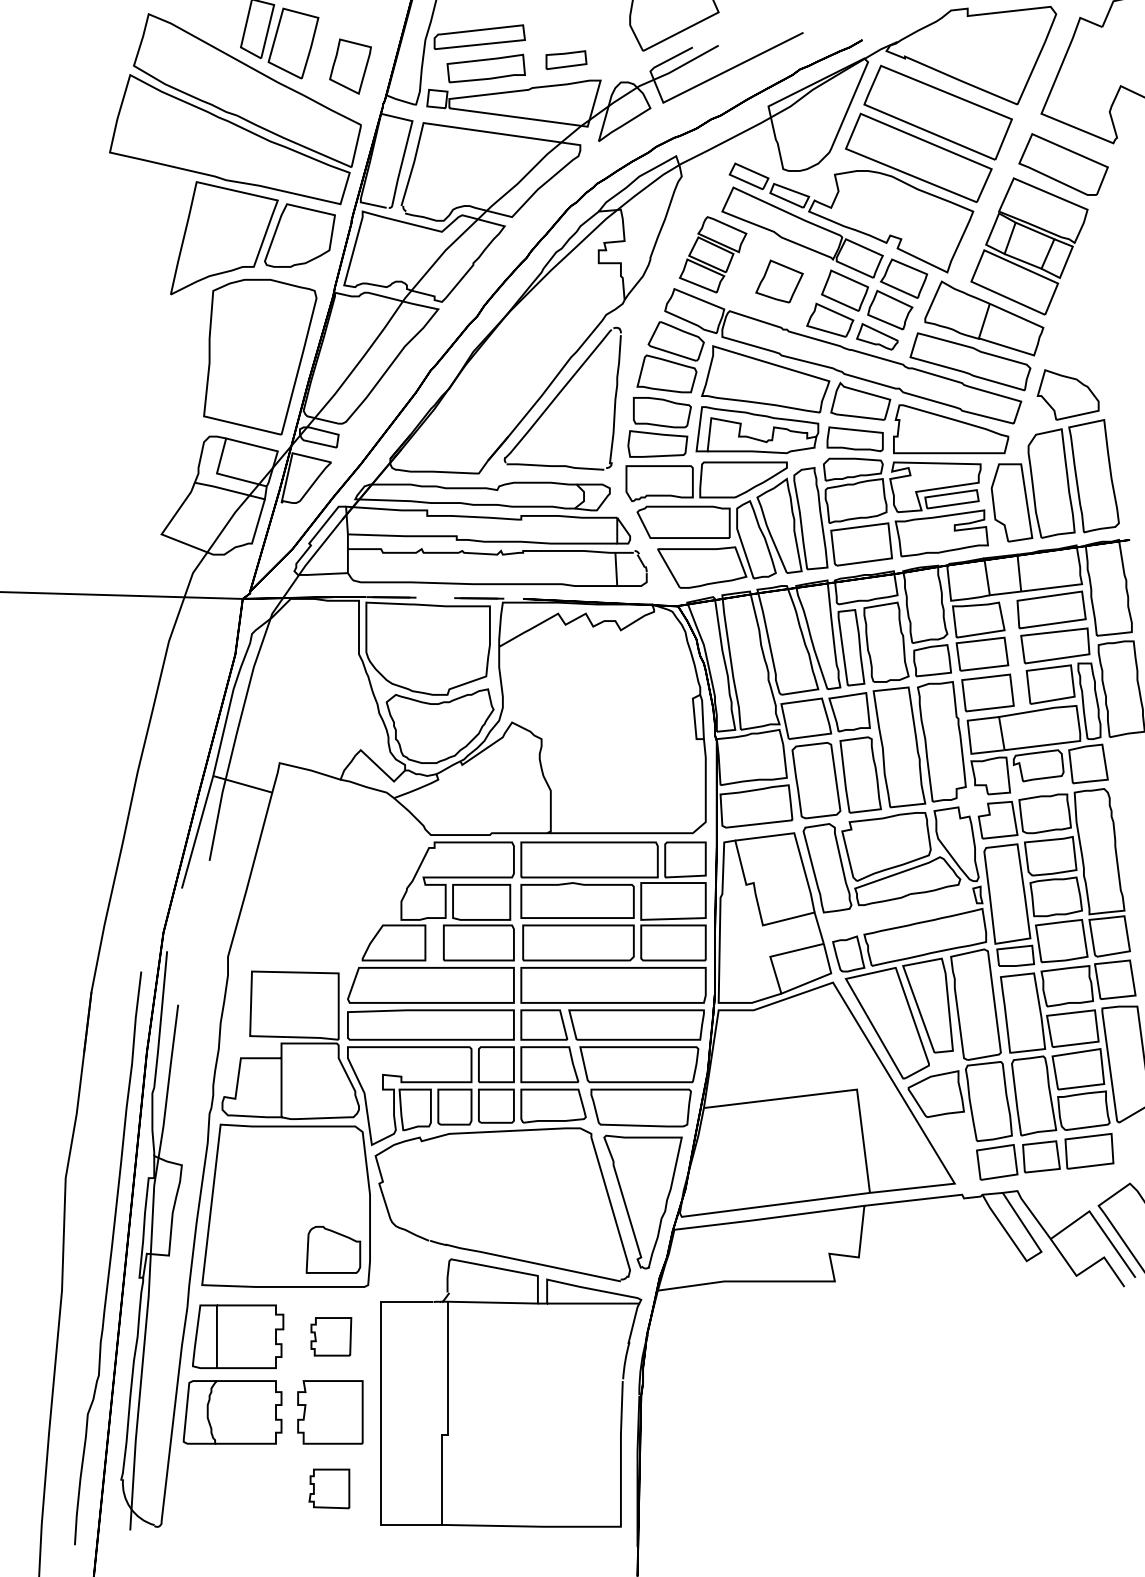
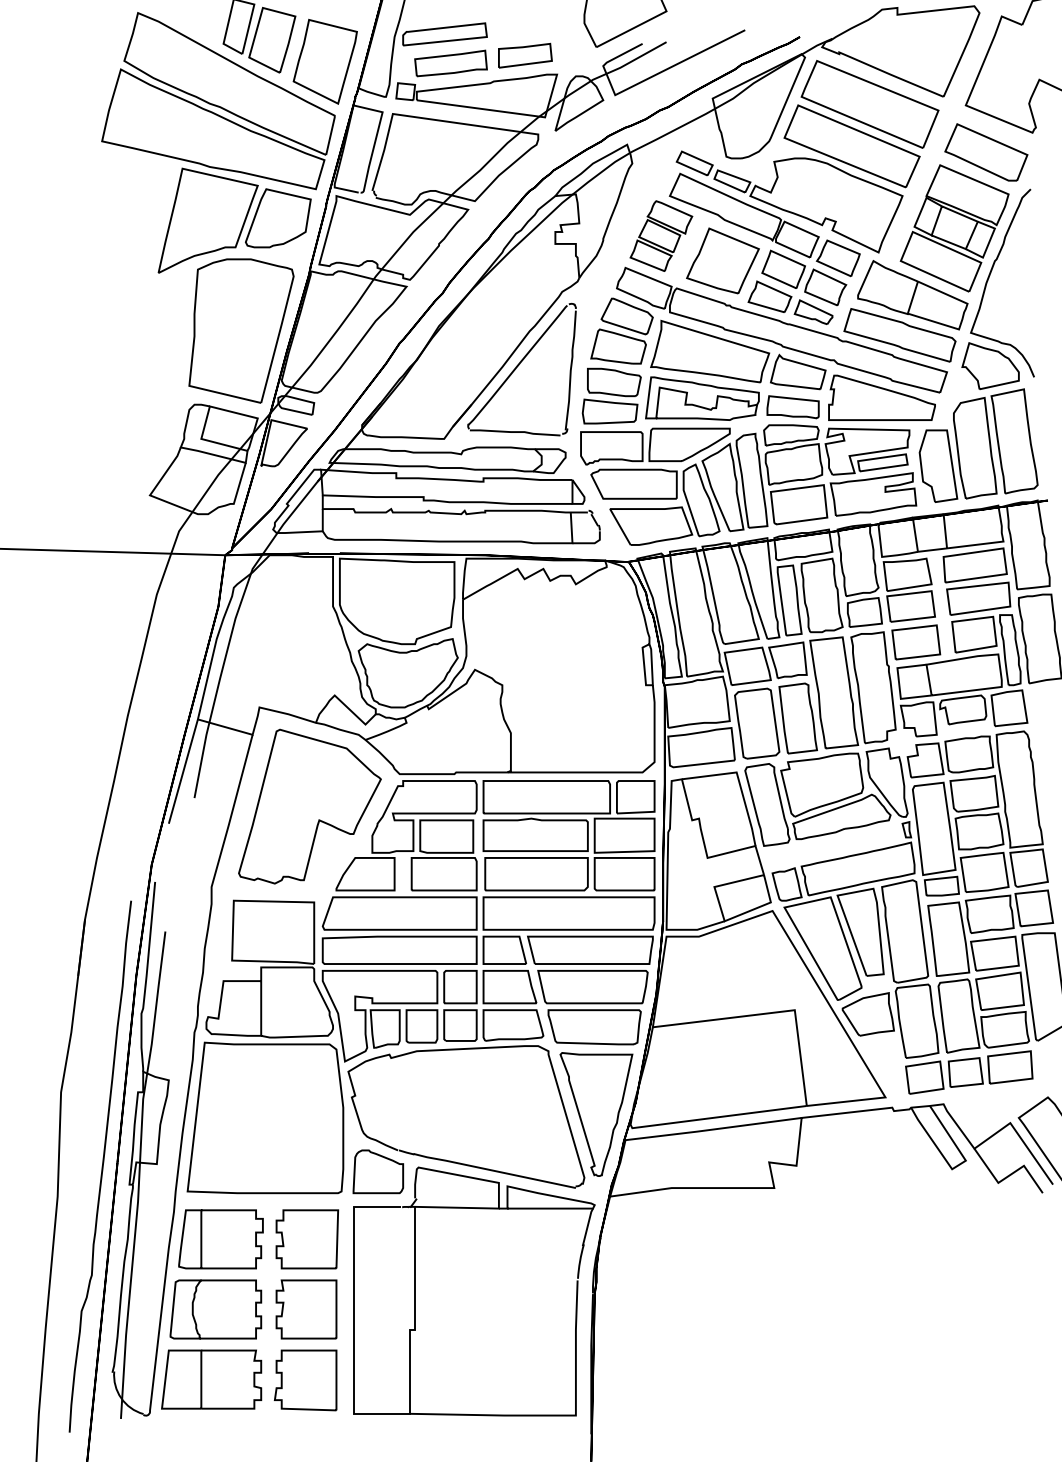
part: (566, 59) -> (525, 55), size x1.43
part: (349, 66) -> (324, 61), size x1.67
part: (779, 281) -> (722, 260), size x1.67
curve: (1066, 300) -> (989, 278), added
line: (523, 599) -> (485, 555), dashed -> solid
part: (333, 869) -> (309, 806), added
part: (333, 1249) -> (378, 1171), moved
part: (331, 1336) -> (307, 1239), size x1.67
part: (227, 1487) -> (211, 1379), added
part: (329, 1488) -> (305, 1380), size x1.67

